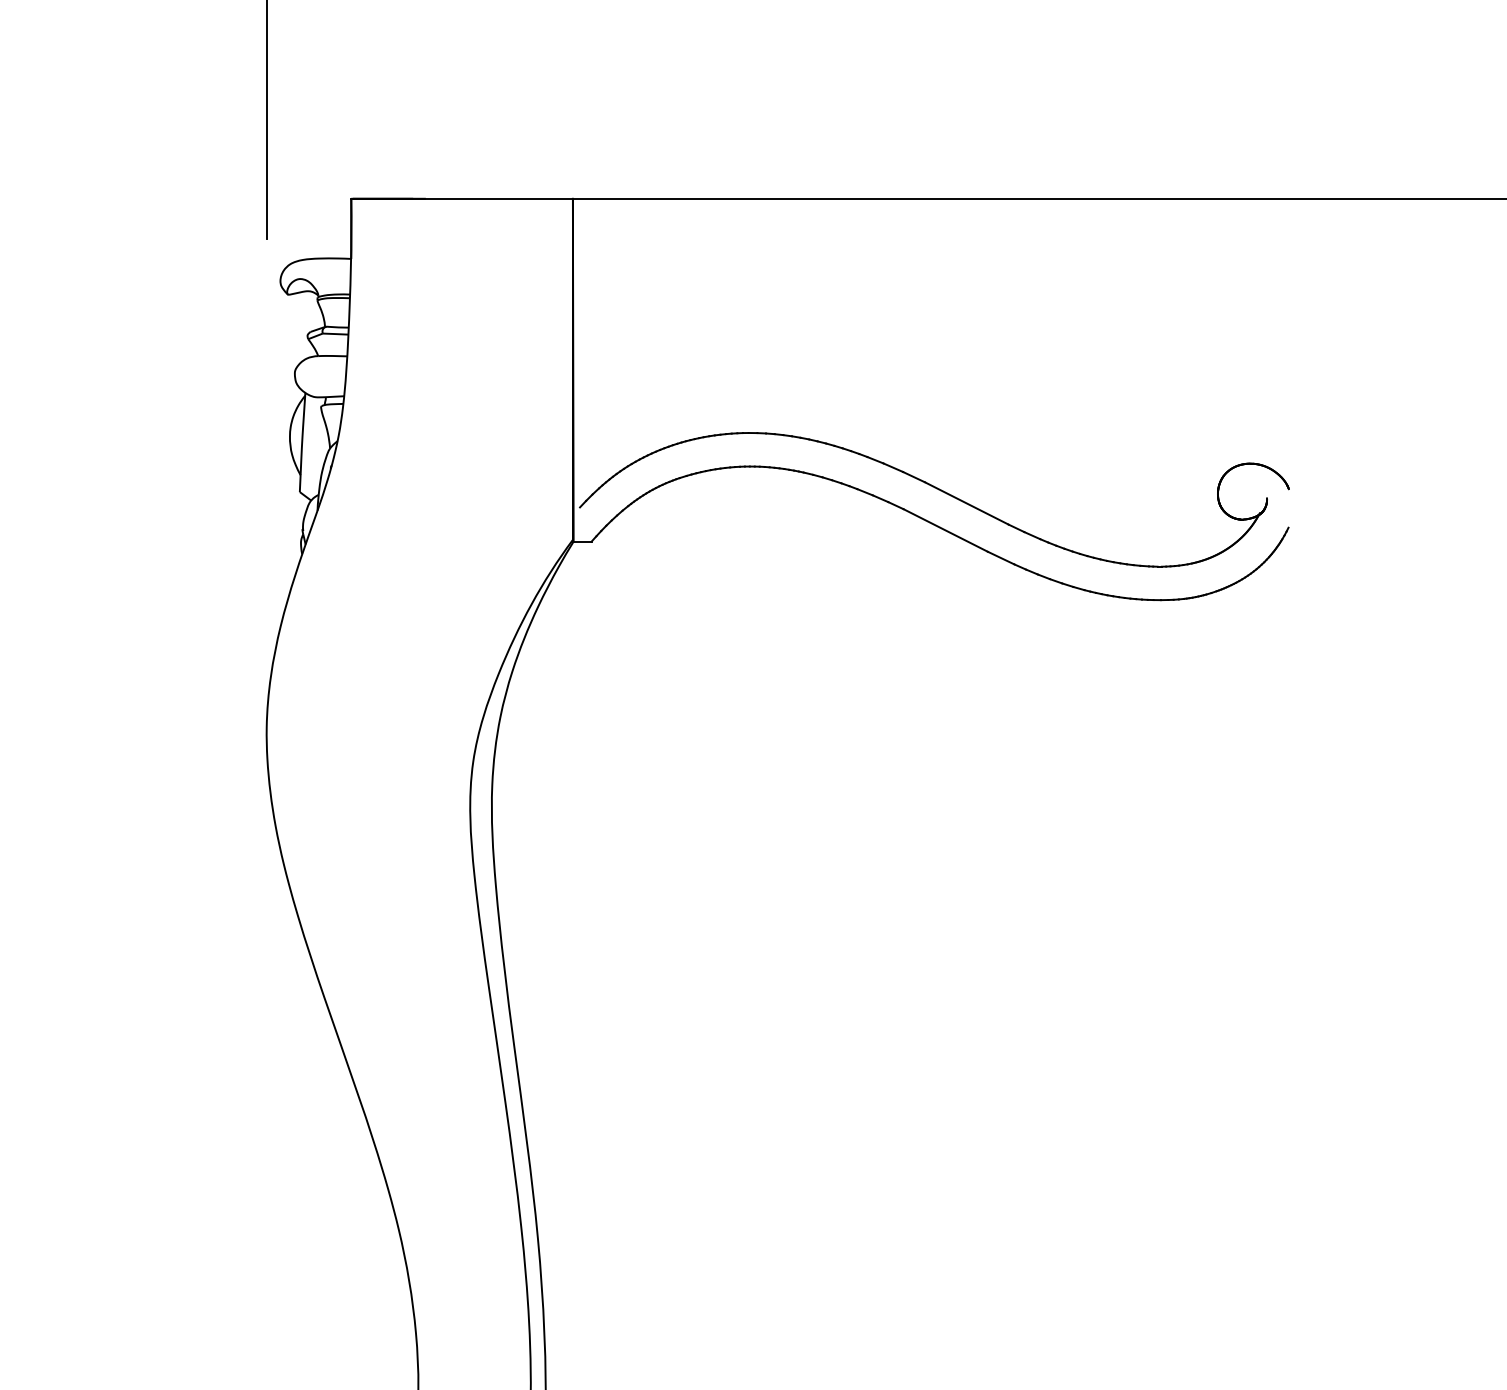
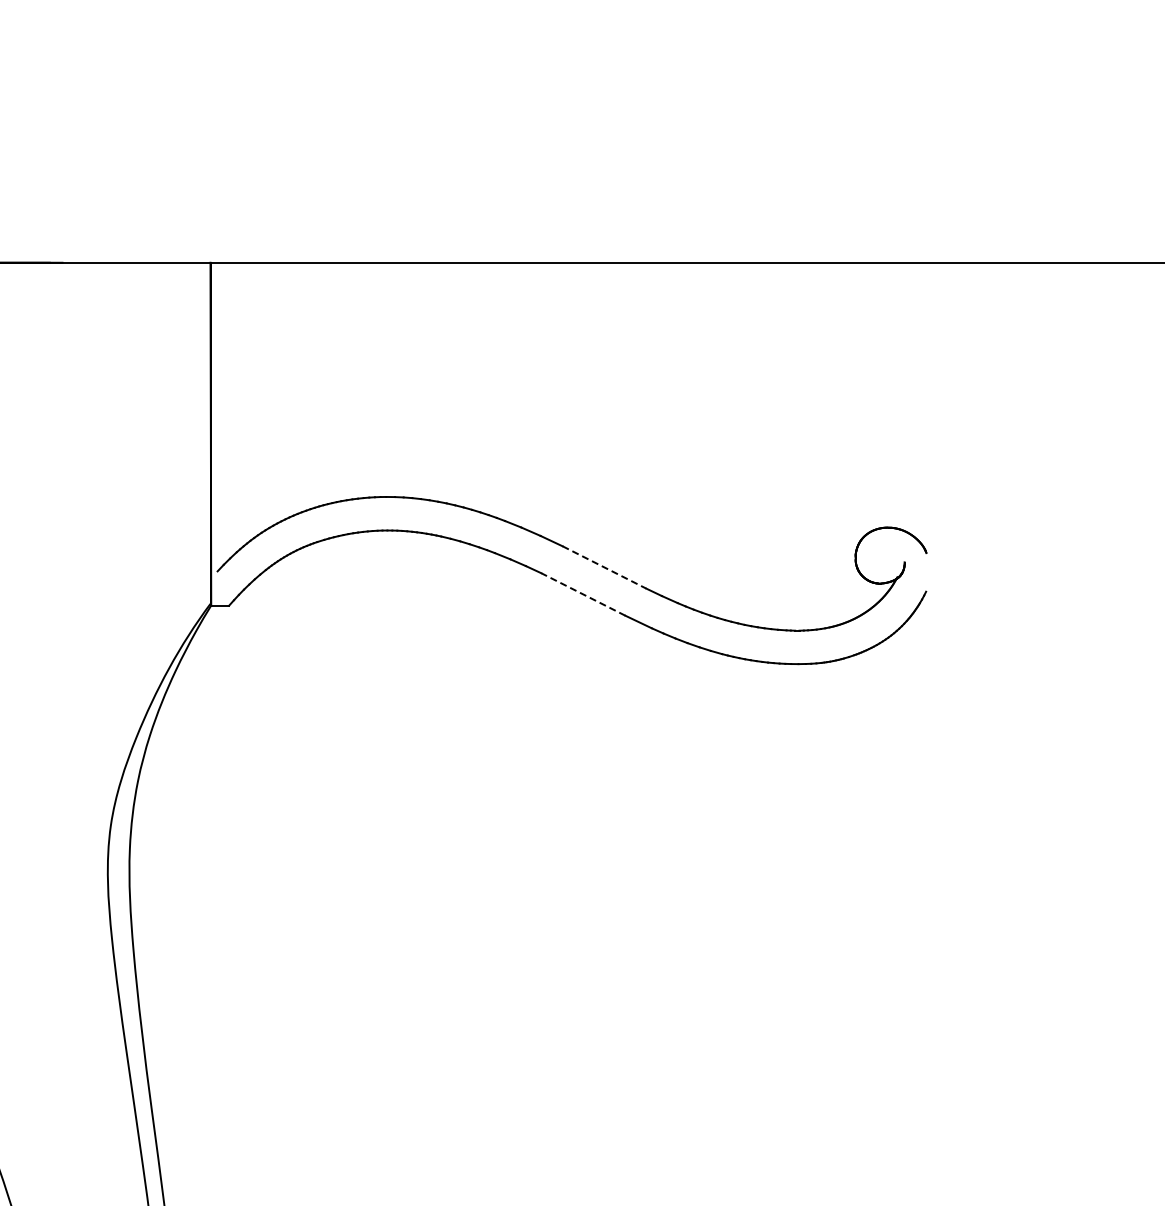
line: (966, 503) -> (604, 567), solid -> dashed
line: (945, 530) -> (583, 594), solid -> dashed

